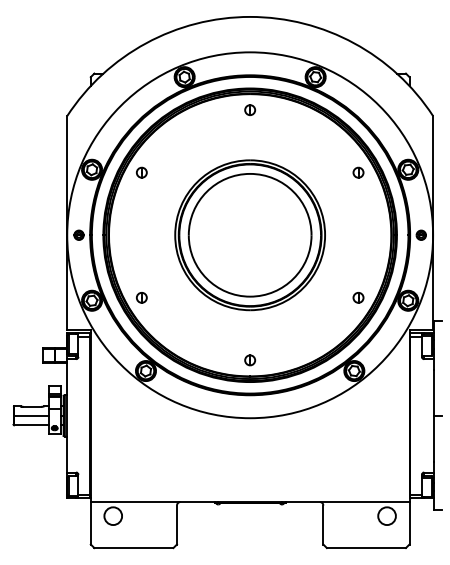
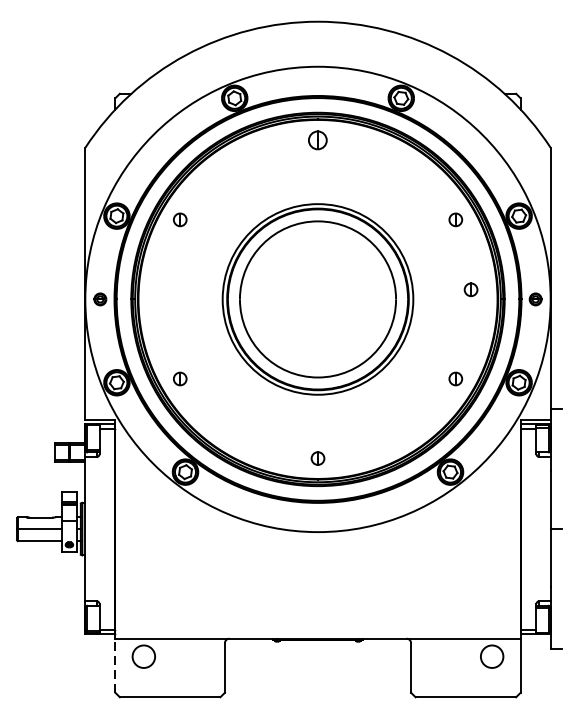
part: (250, 109) -> (318, 139), size x1.4
part: (370, 227) -> (471, 289), added
line: (90, 522) -> (114, 664), solid -> dashed

